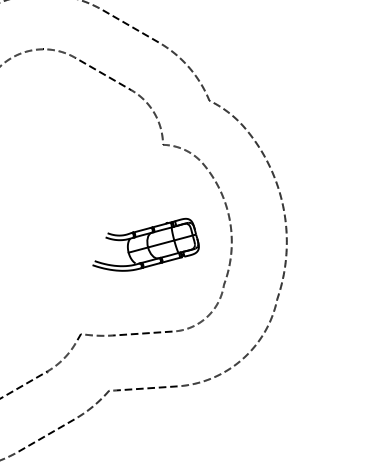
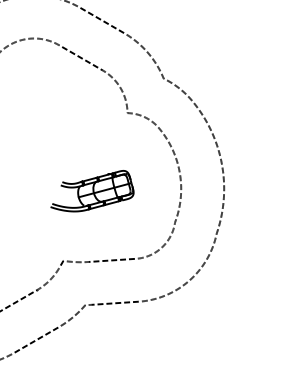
part: (145, 244) -> (91, 190), moved

